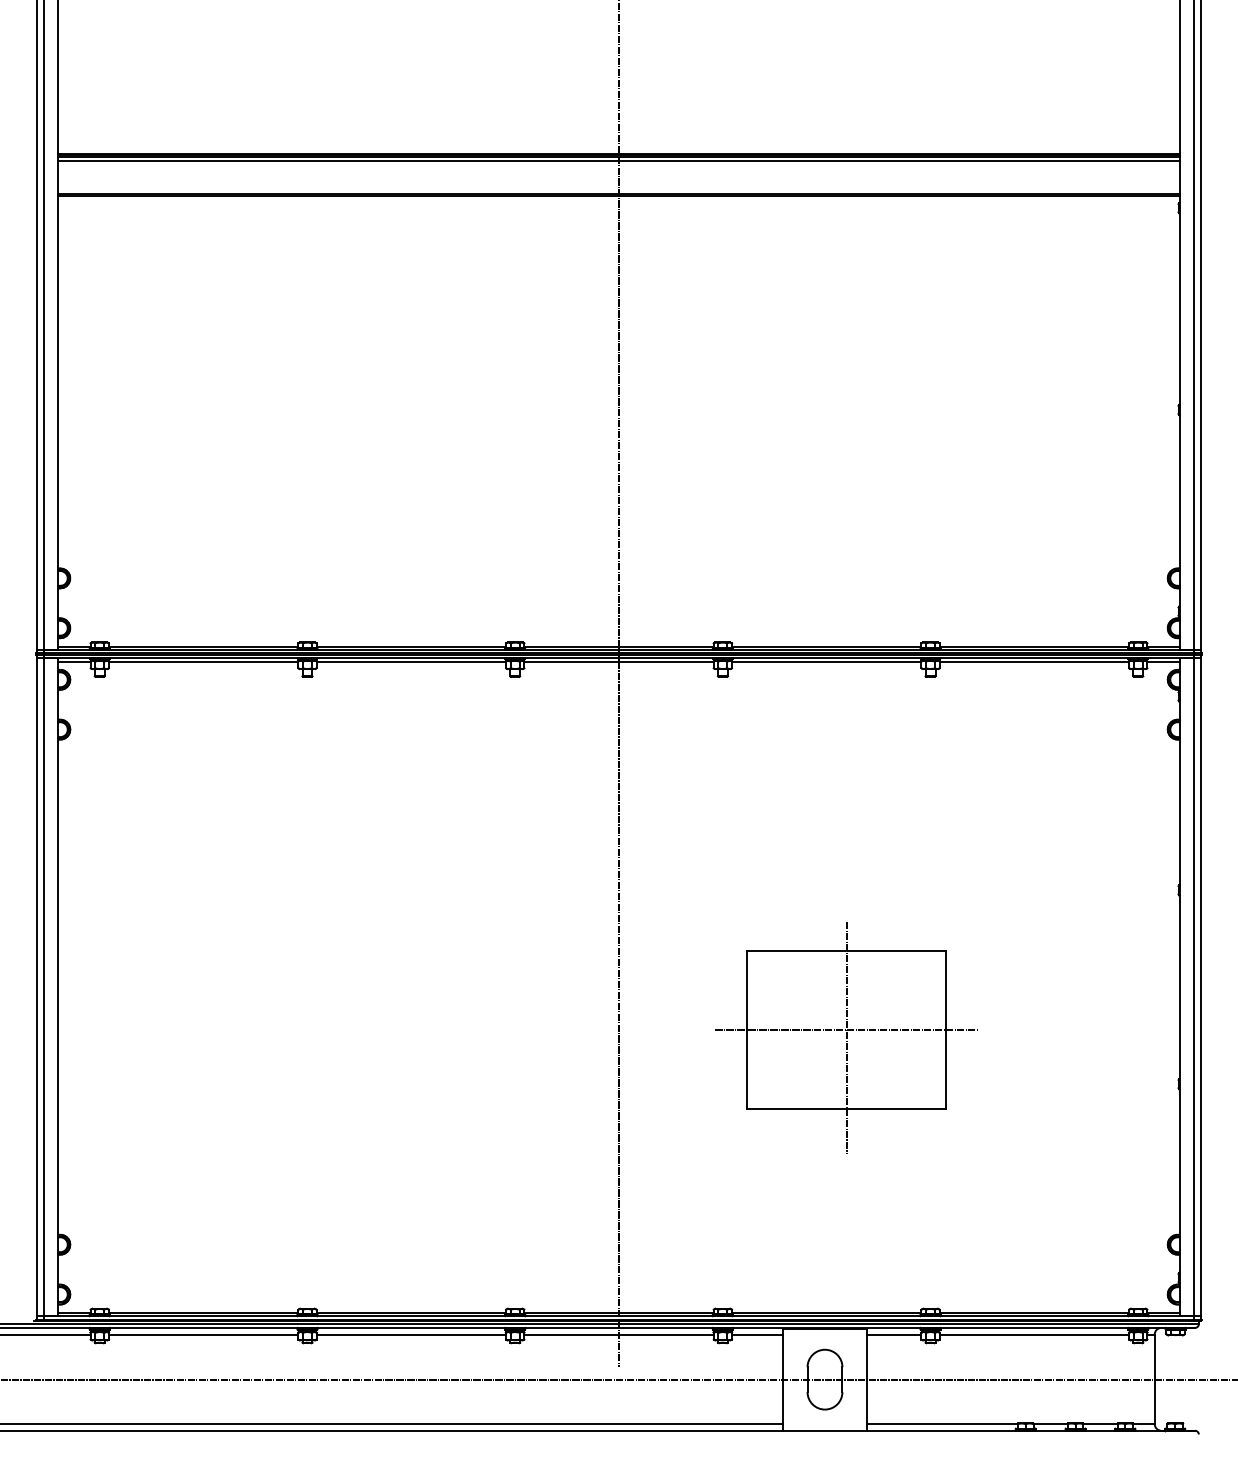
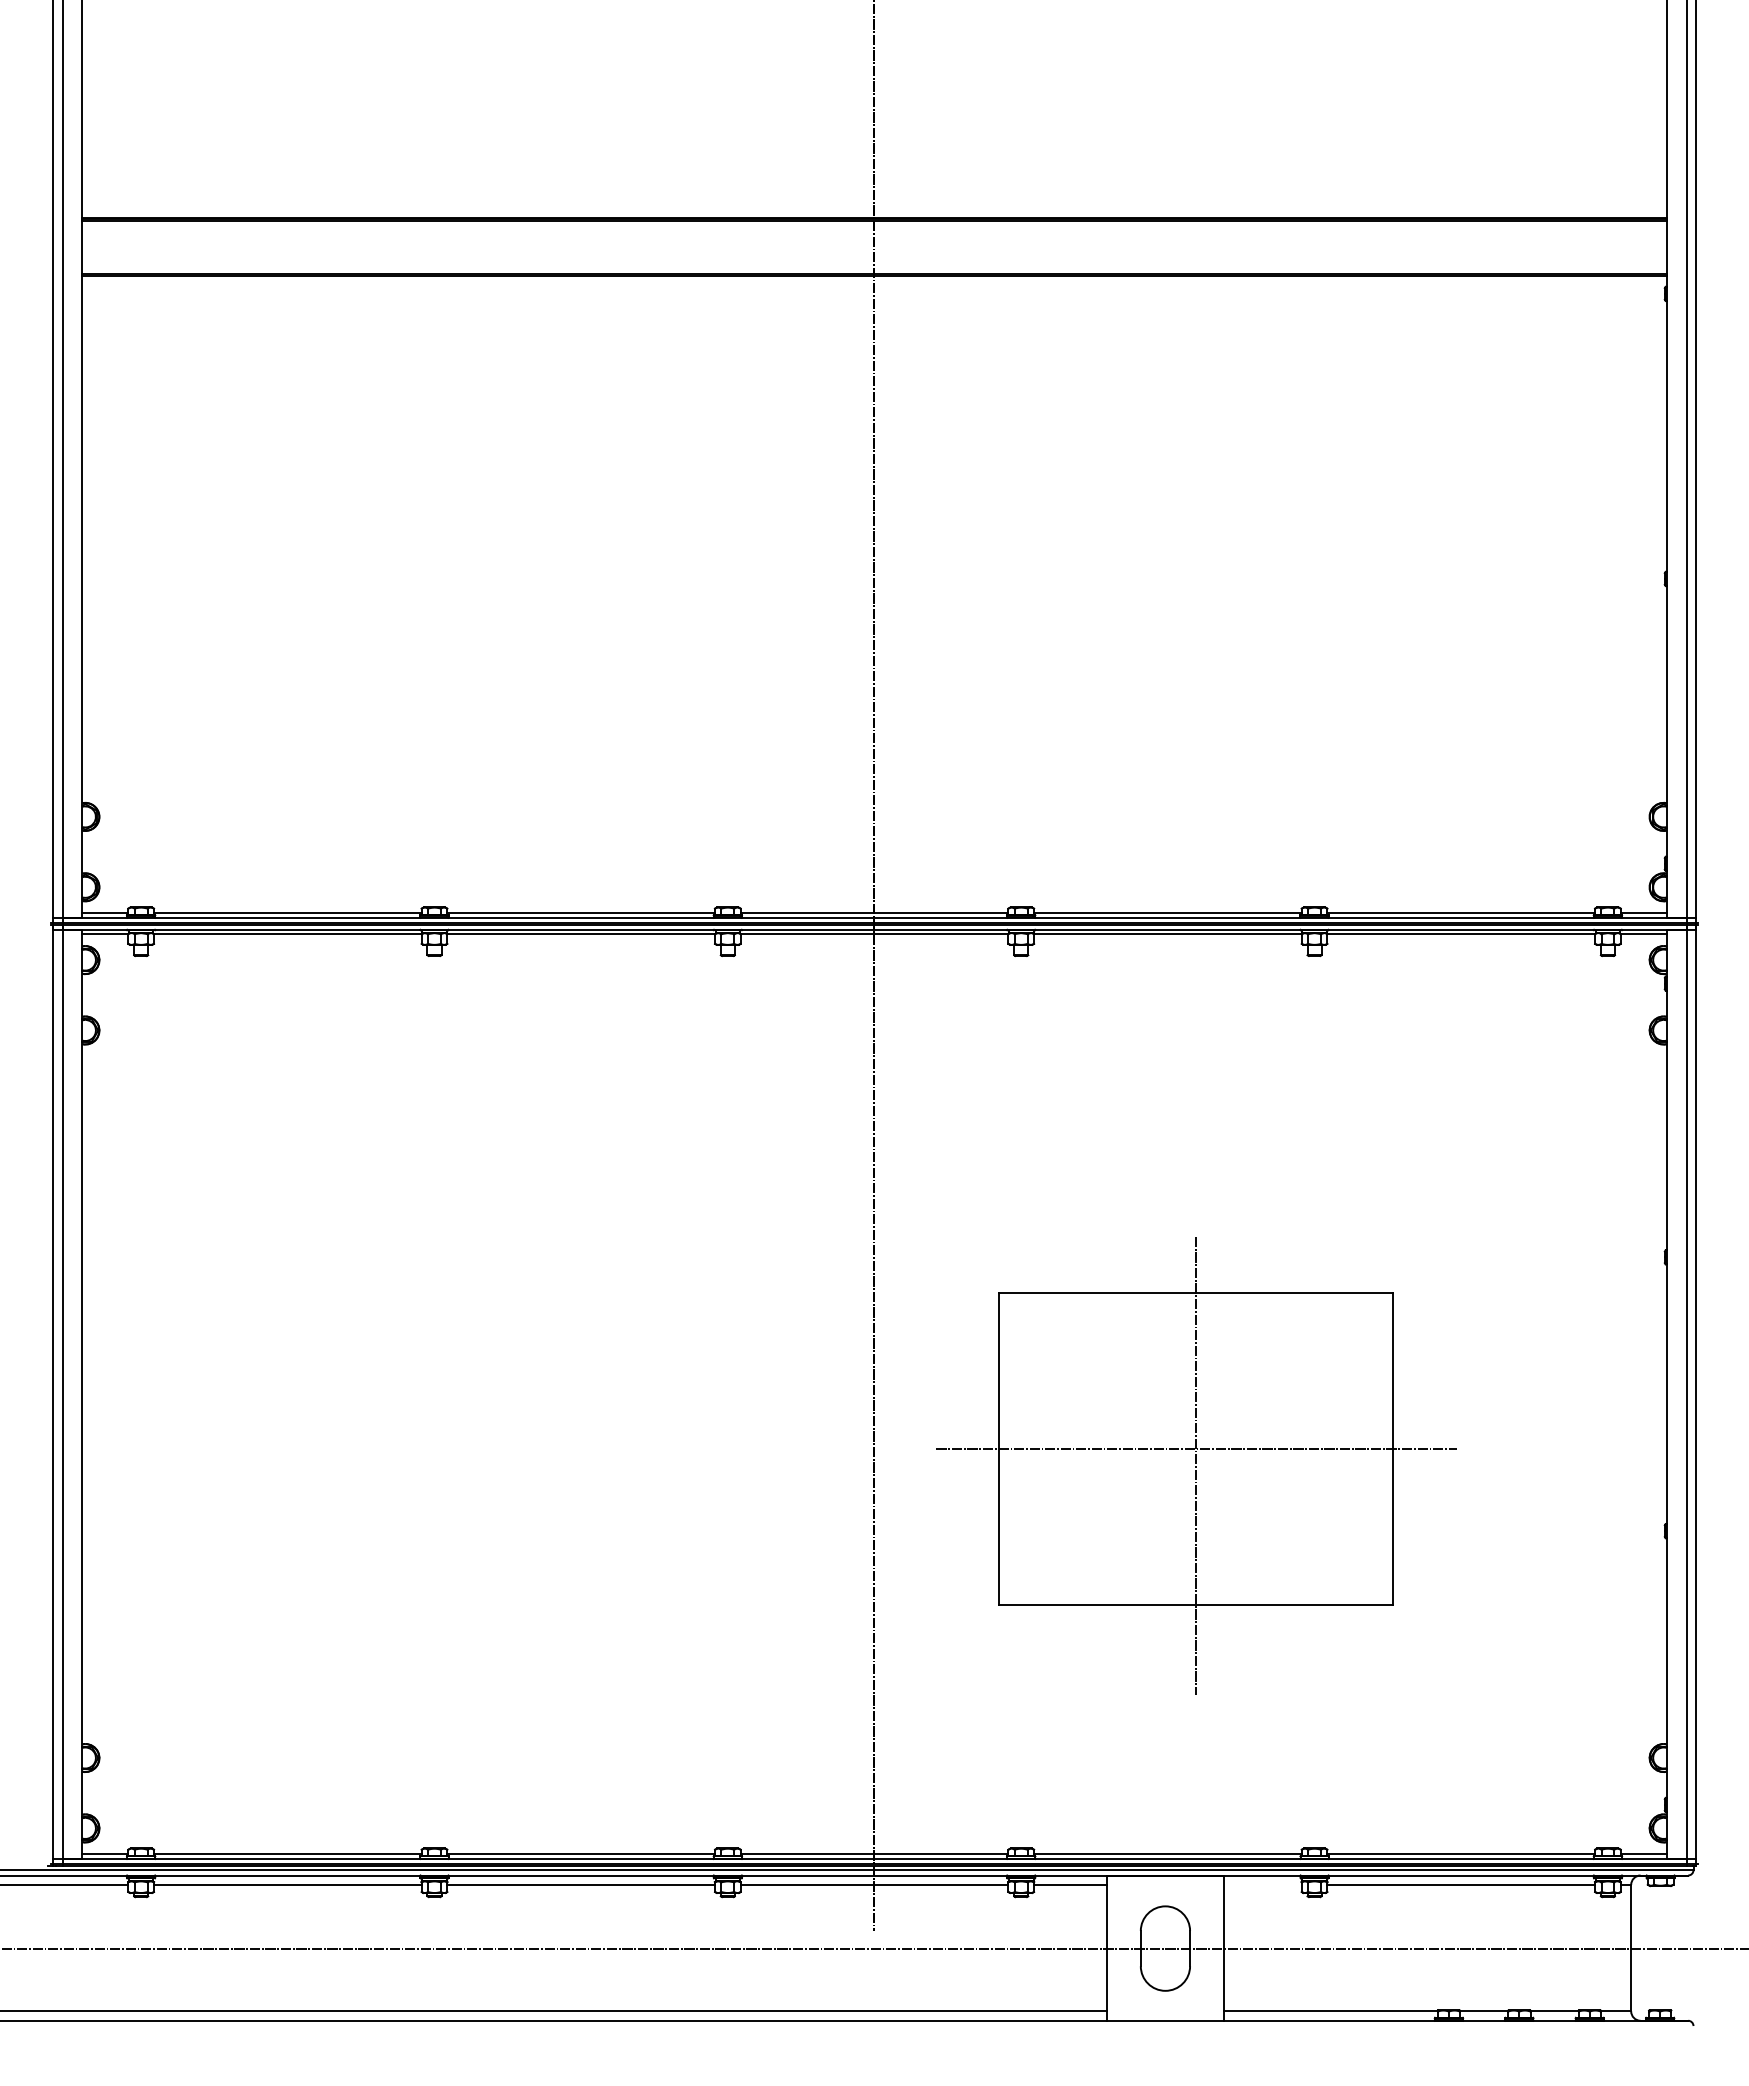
line: (619, 161) -> (874, 227), removed
part: (846, 1038) -> (1195, 1466), size x1.4
line: (893, 1334) -> (1262, 1884), removed

